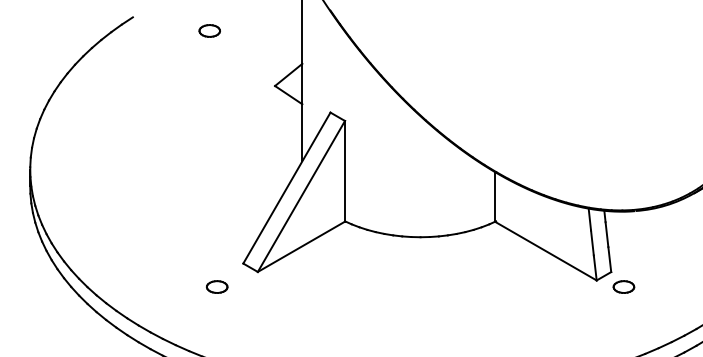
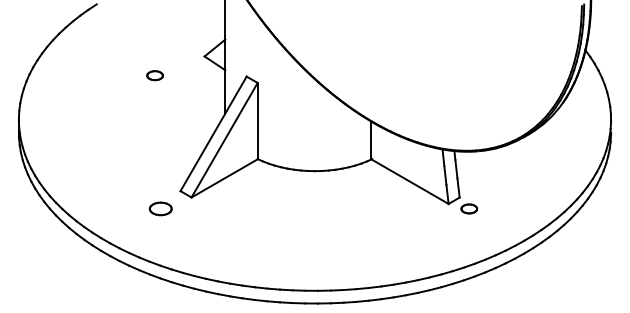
part: (208, 30) -> (154, 75), moved
part: (216, 286) -> (160, 208), size x1.4

